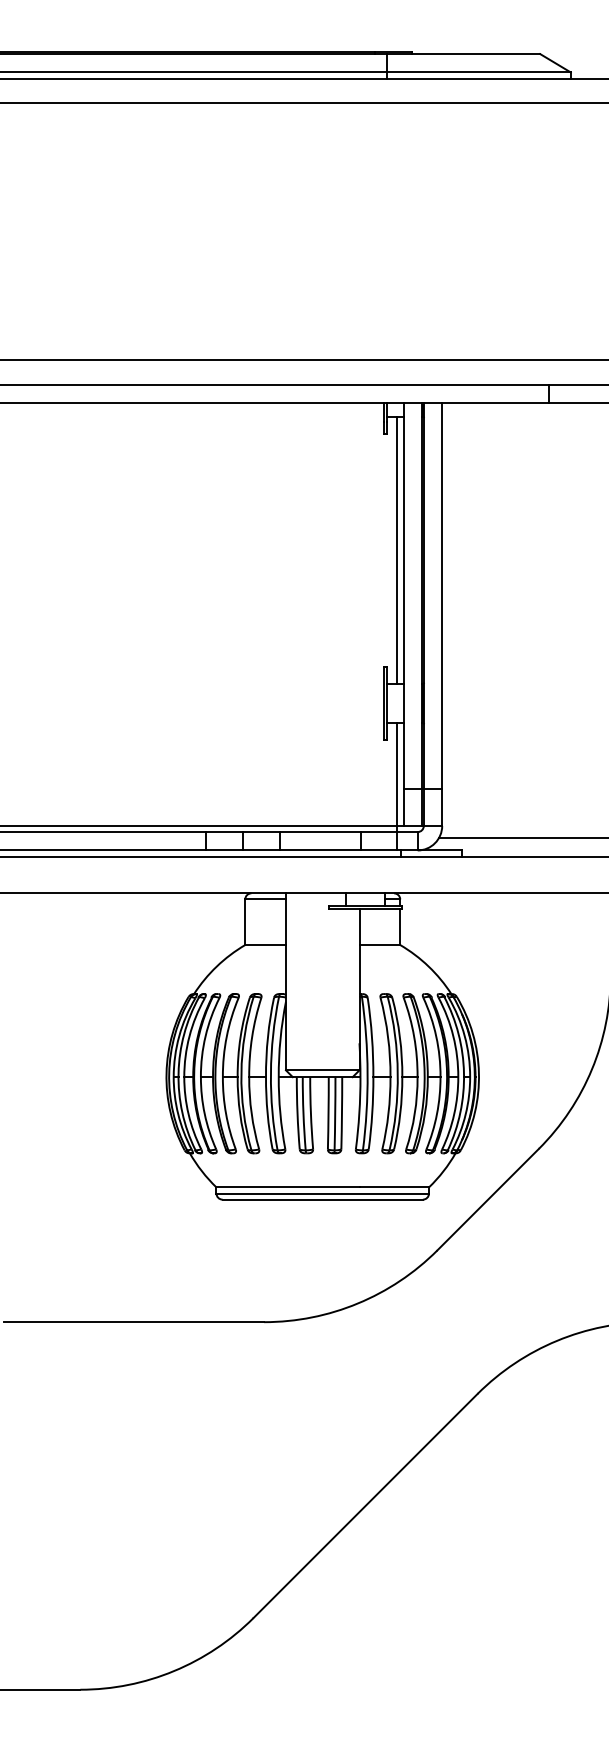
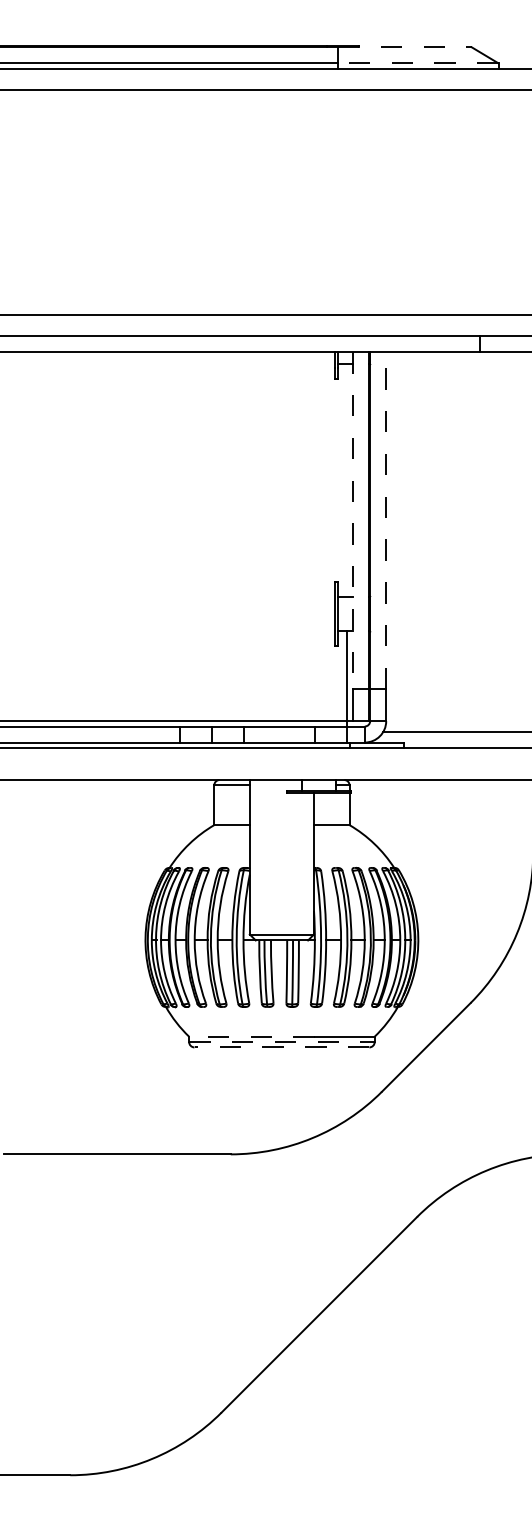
line: (463, 54) -> (404, 47), solid -> dashed
line: (478, 72) -> (417, 63), solid -> dashed
line: (397, 549) -> (347, 479), removed
line: (403, 596) -> (352, 520), solid -> dashed
line: (442, 596) -> (386, 520), solid -> dashed
line: (288, 1187) -> (252, 1036), solid -> dashed
line: (323, 1193) -> (282, 1042), solid -> dashed
line: (322, 1199) -> (281, 1047), solid -> dashed

